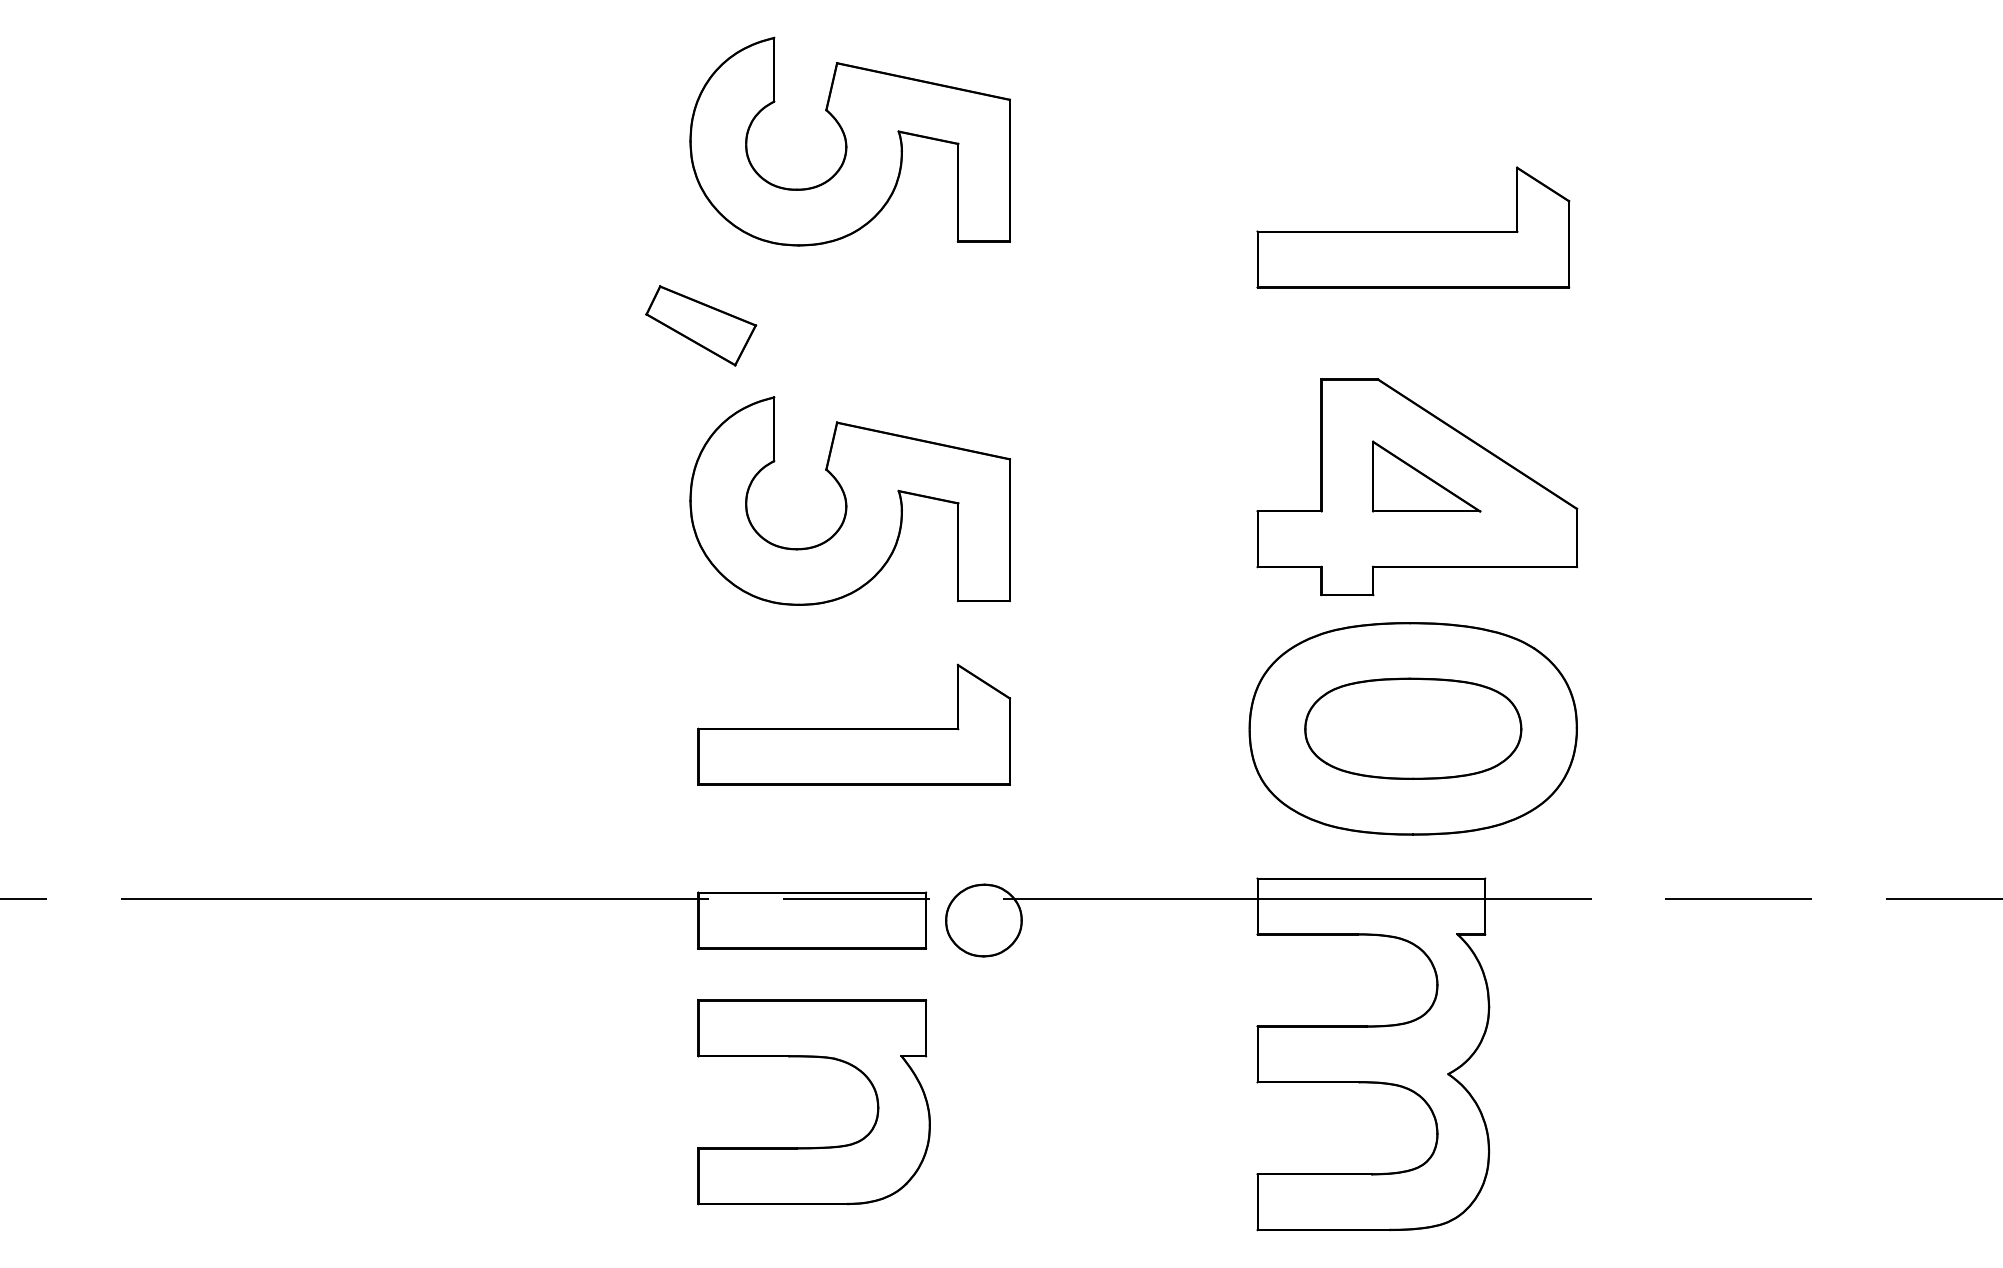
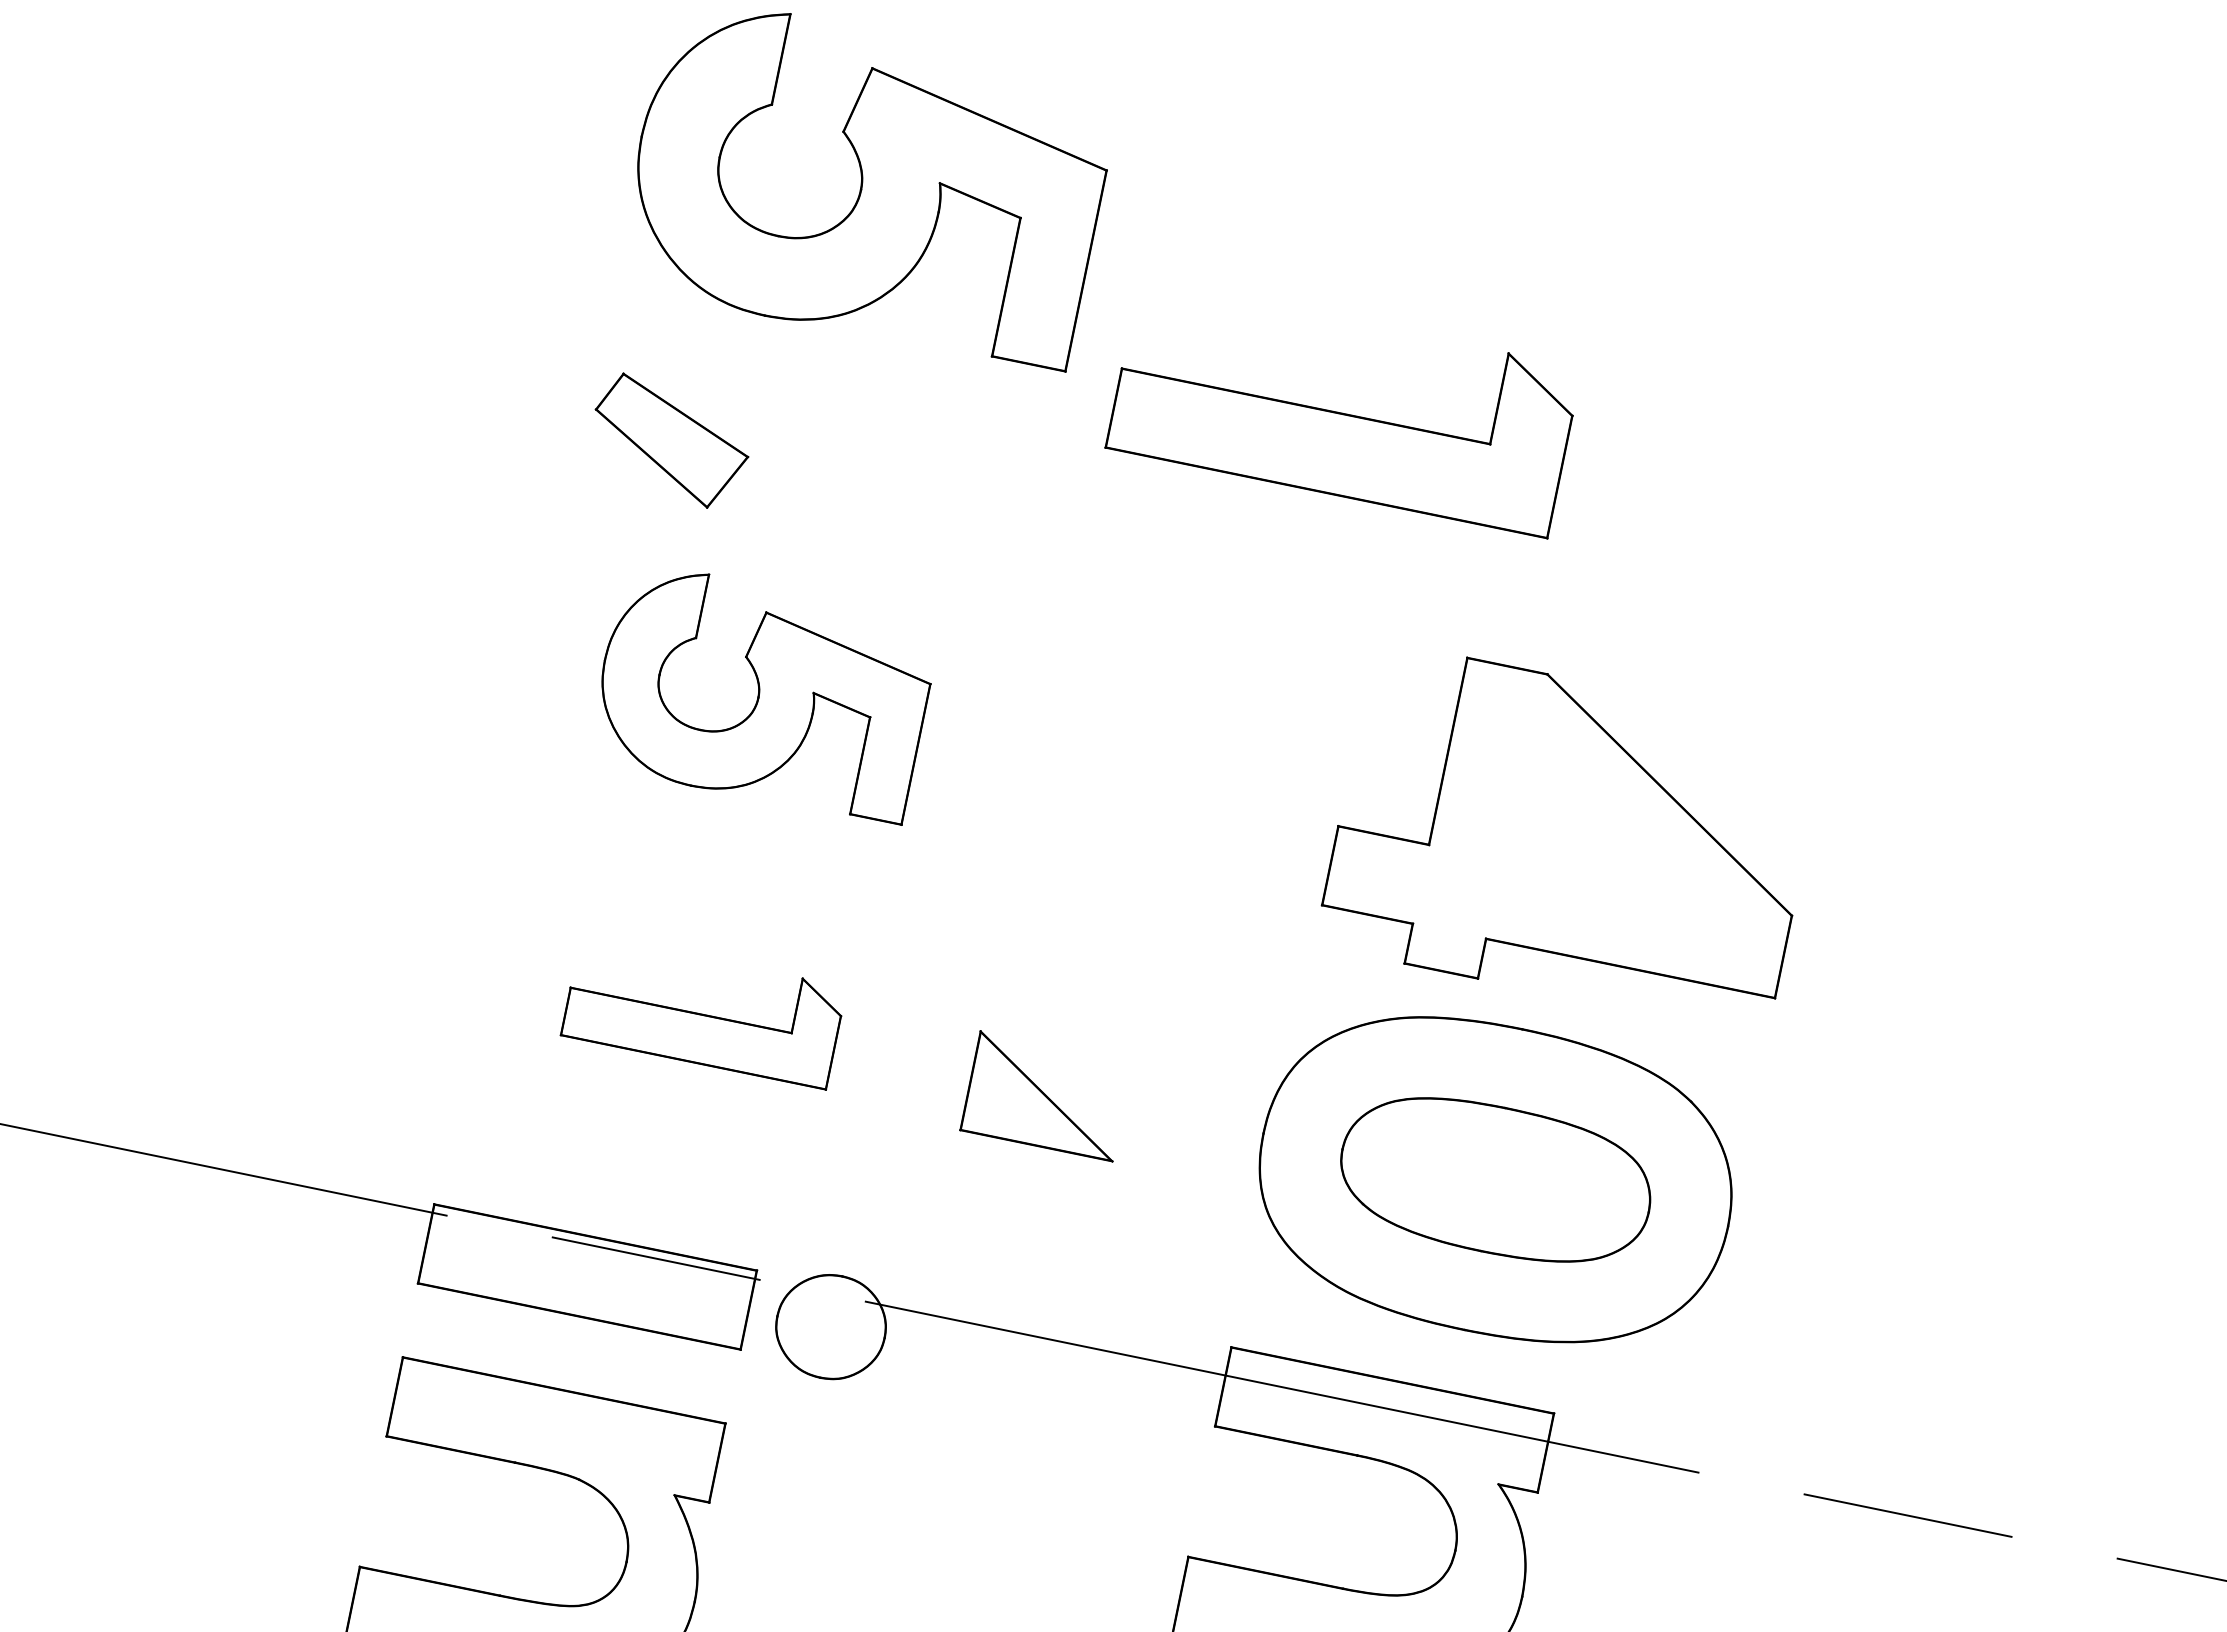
part: (1413, 227) -> (1344, 408), moved
part: (701, 325) -> (670, 441), moved
part: (1426, 476) -> (1046, 1096), moved
part: (849, 500) -> (762, 692), size x0.7
part: (853, 724) -> (703, 1010), size x0.6

